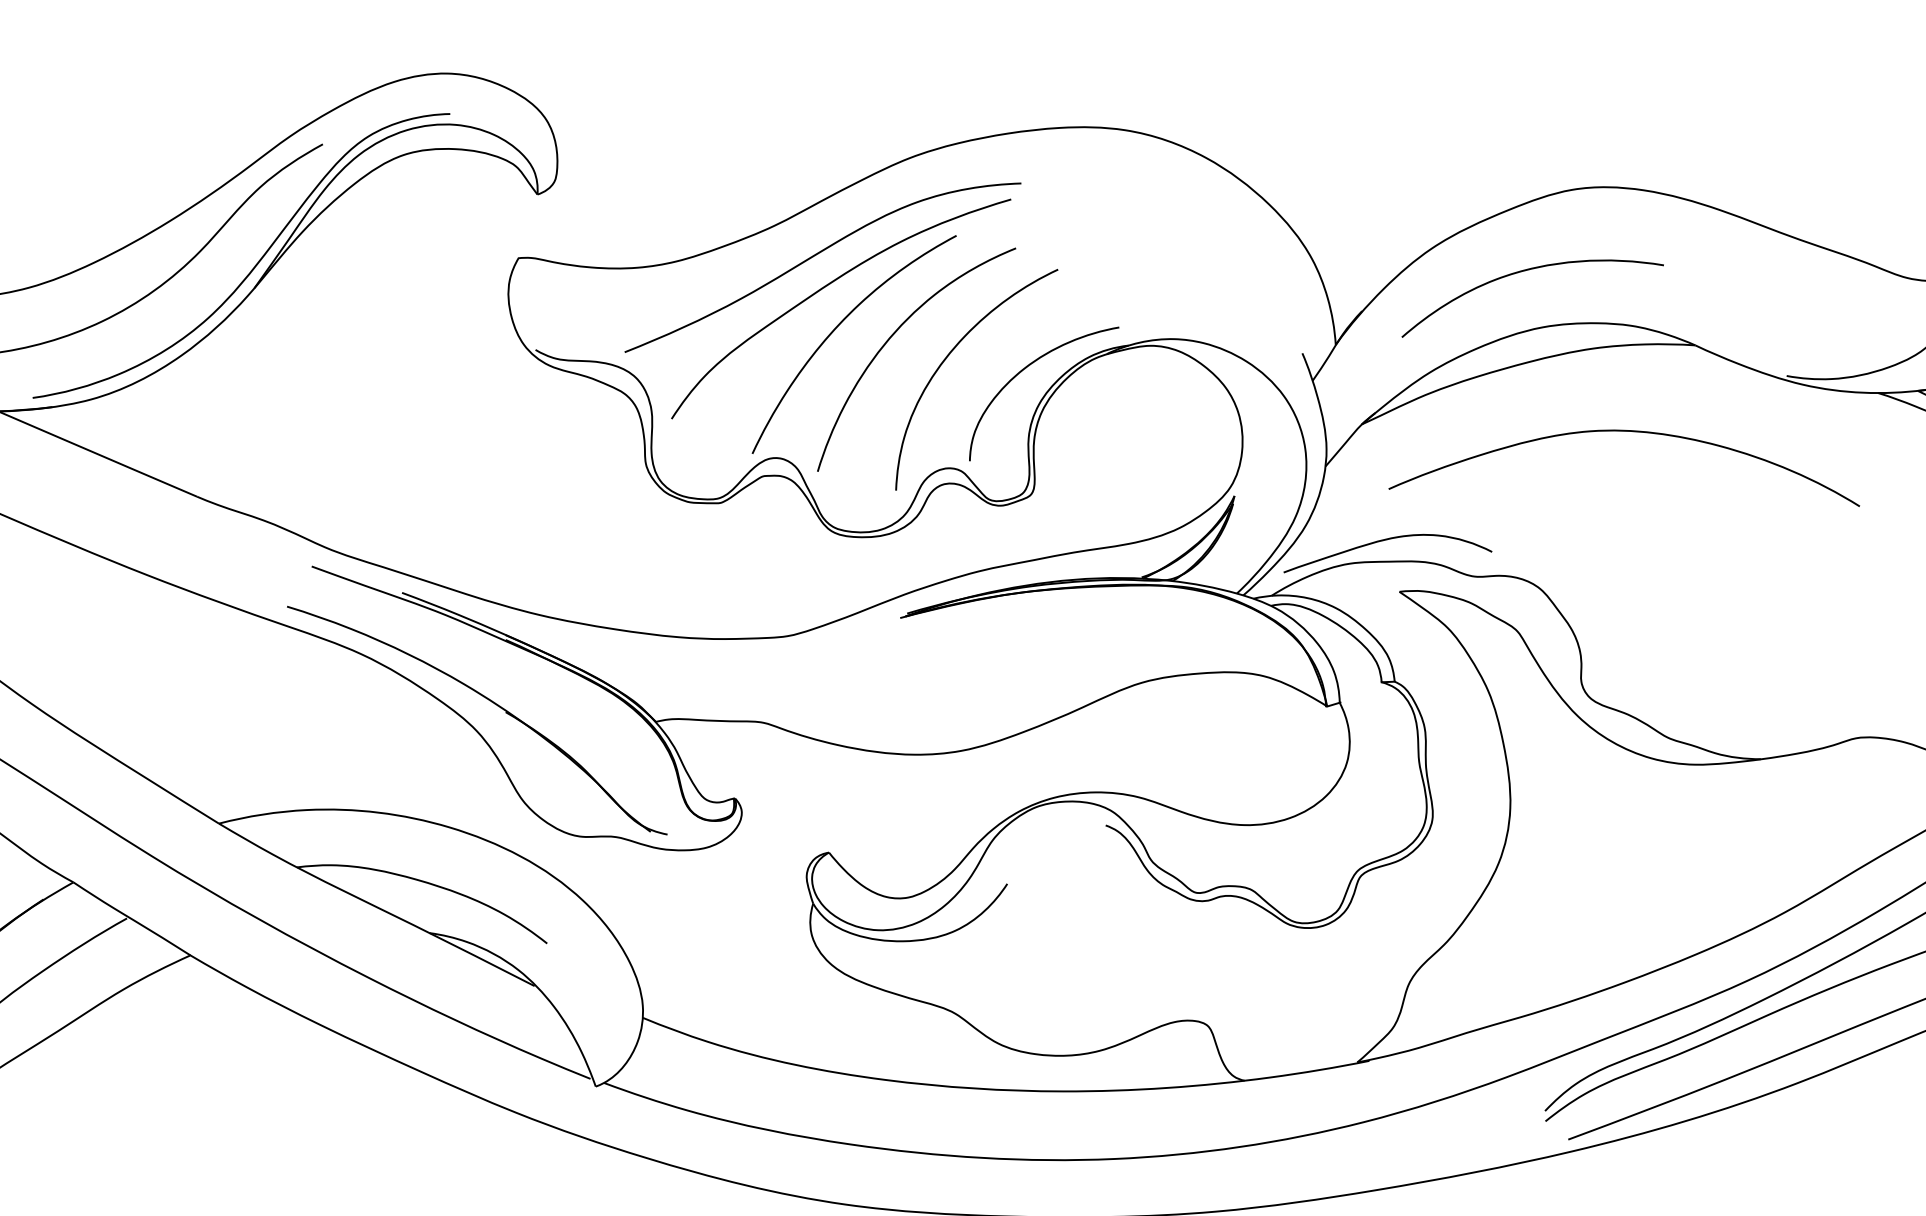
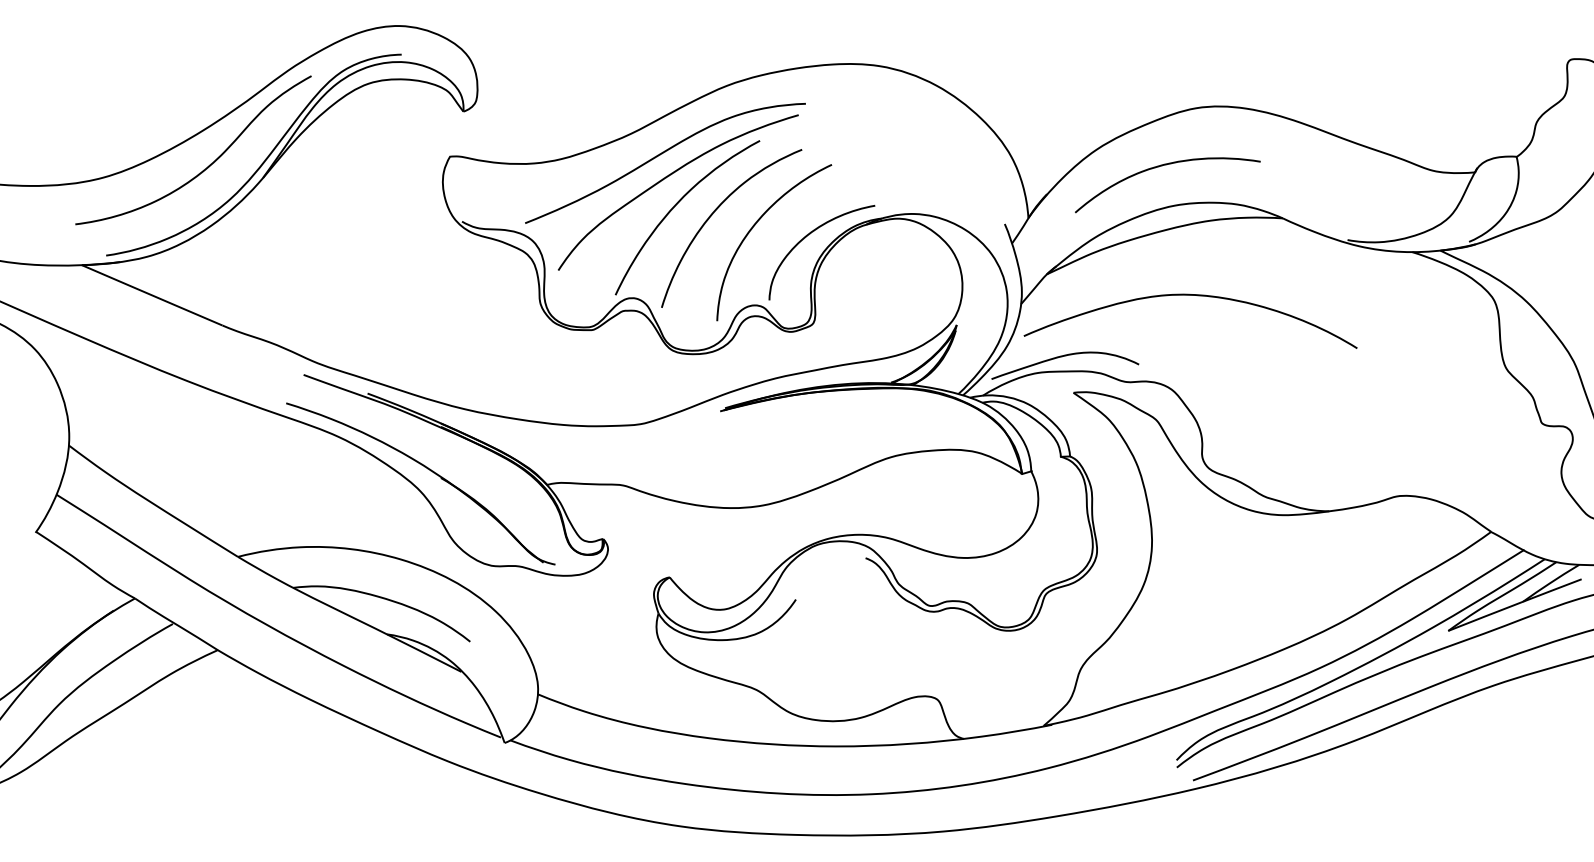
curve: (1624, 431) -> (1190, 295), moved

